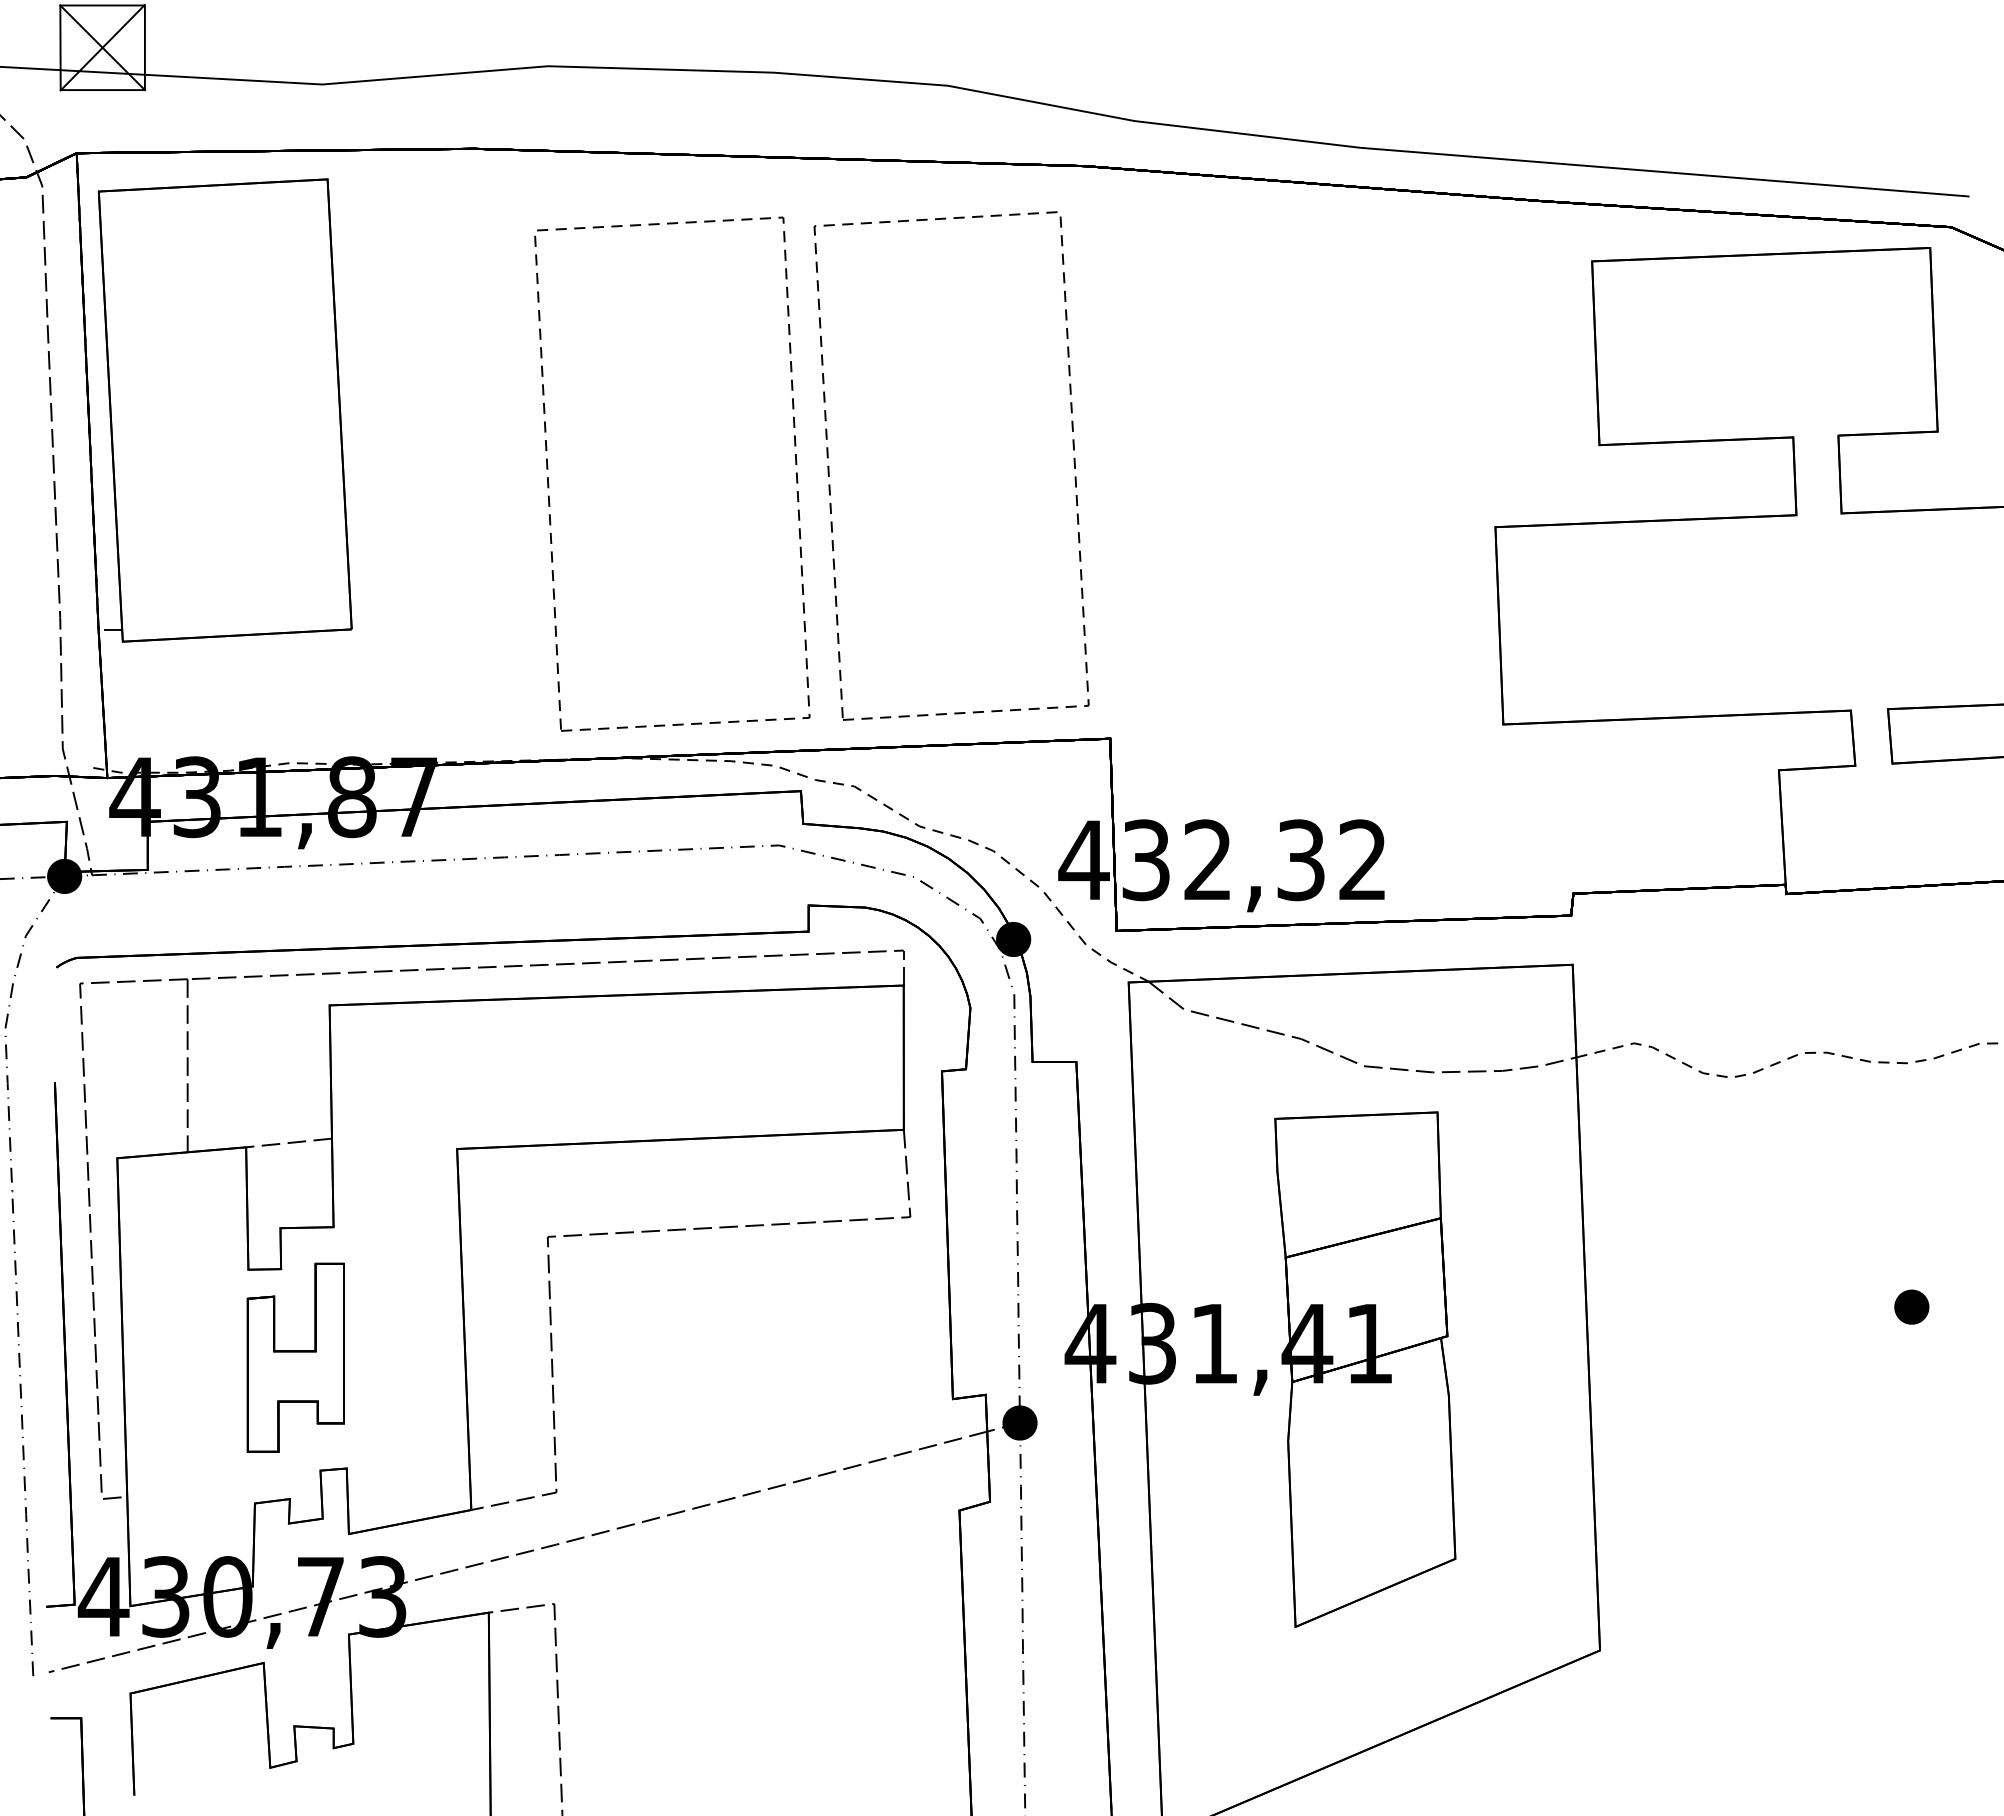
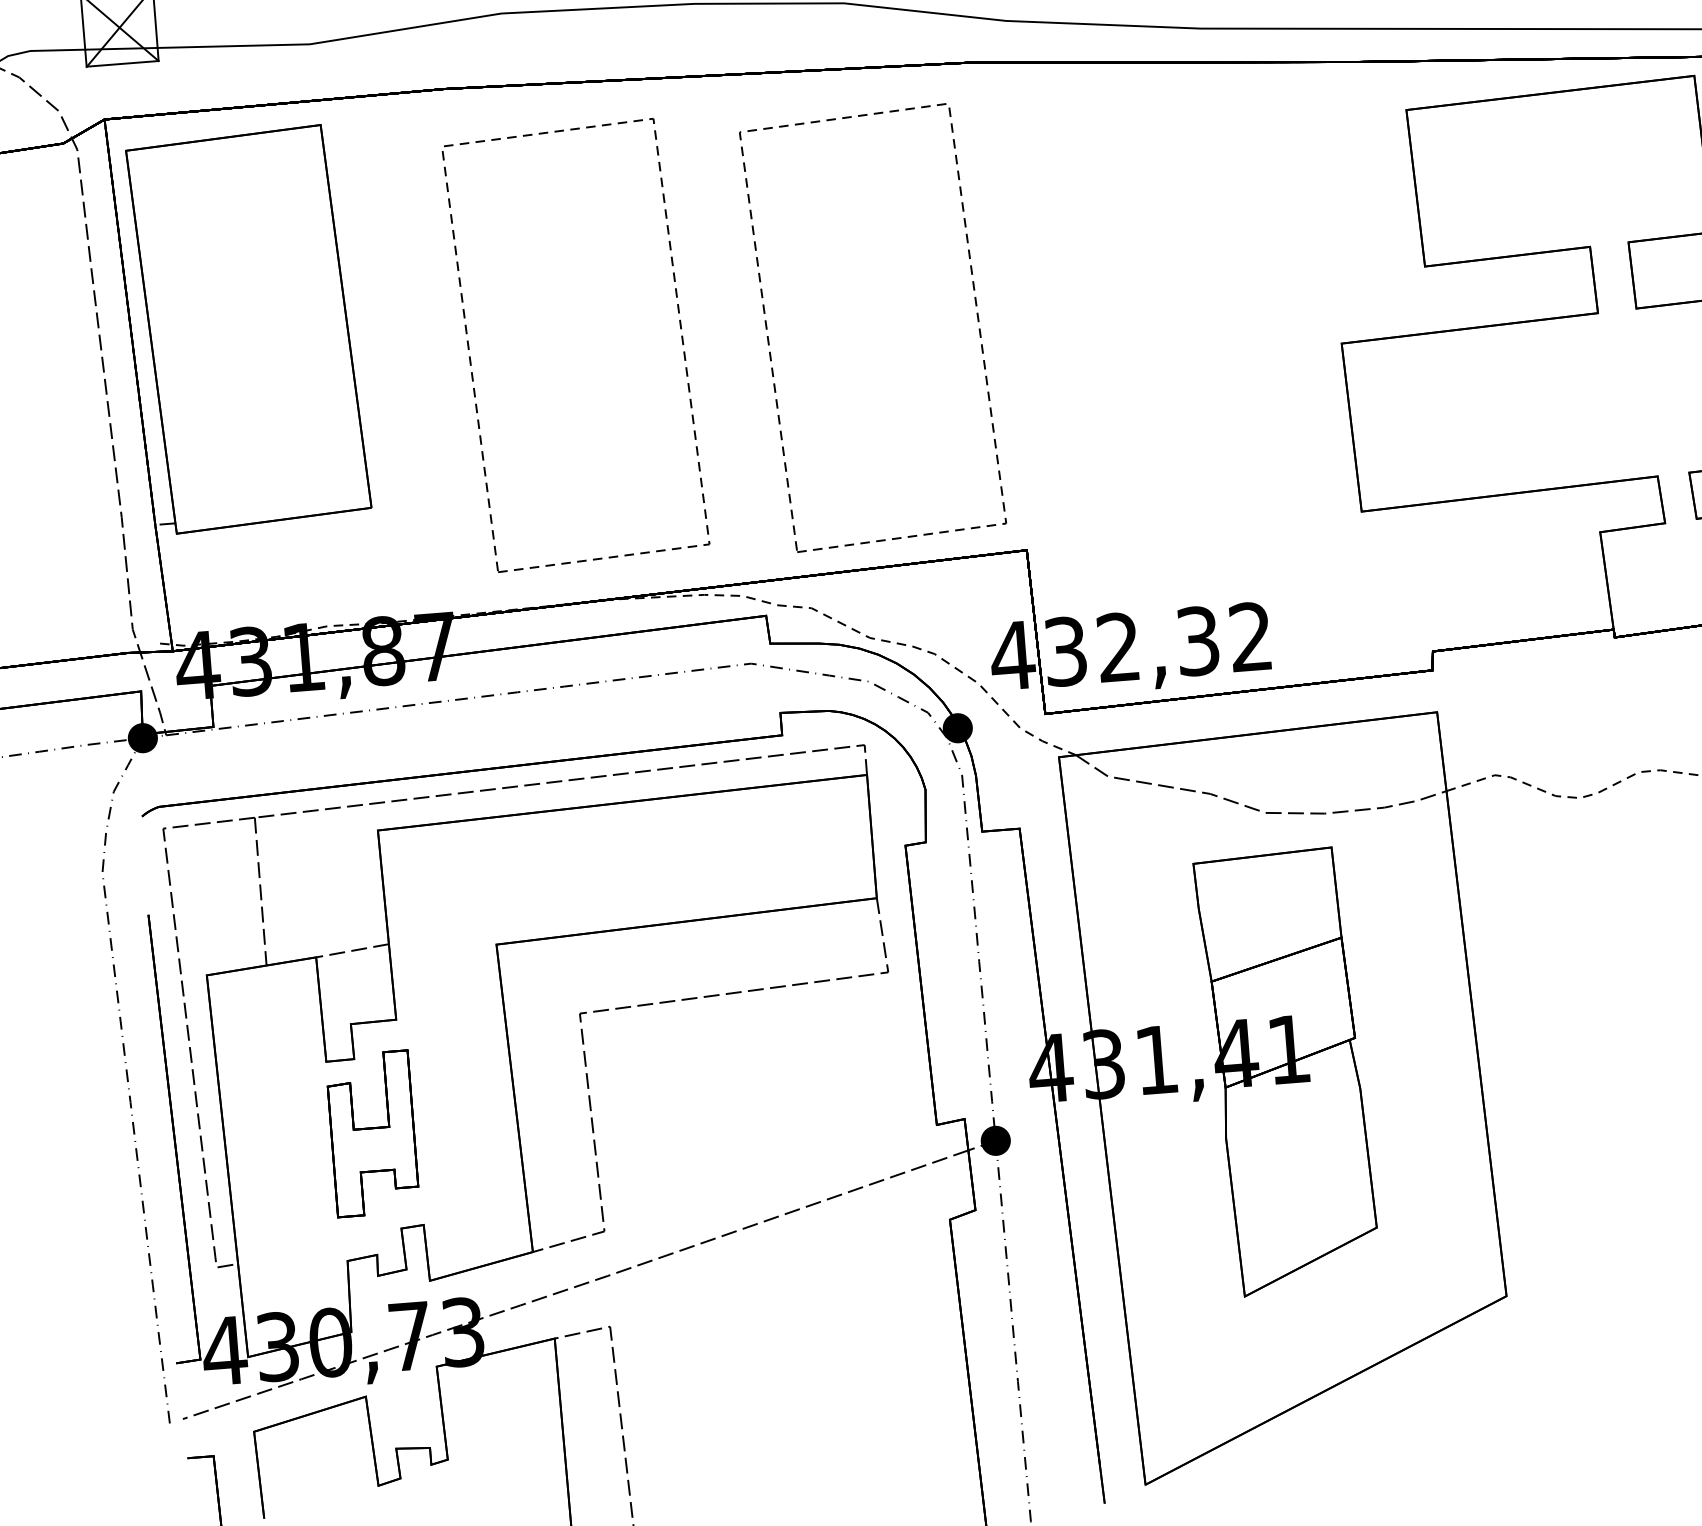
part: (795, 473) -> (681, 336), moved

